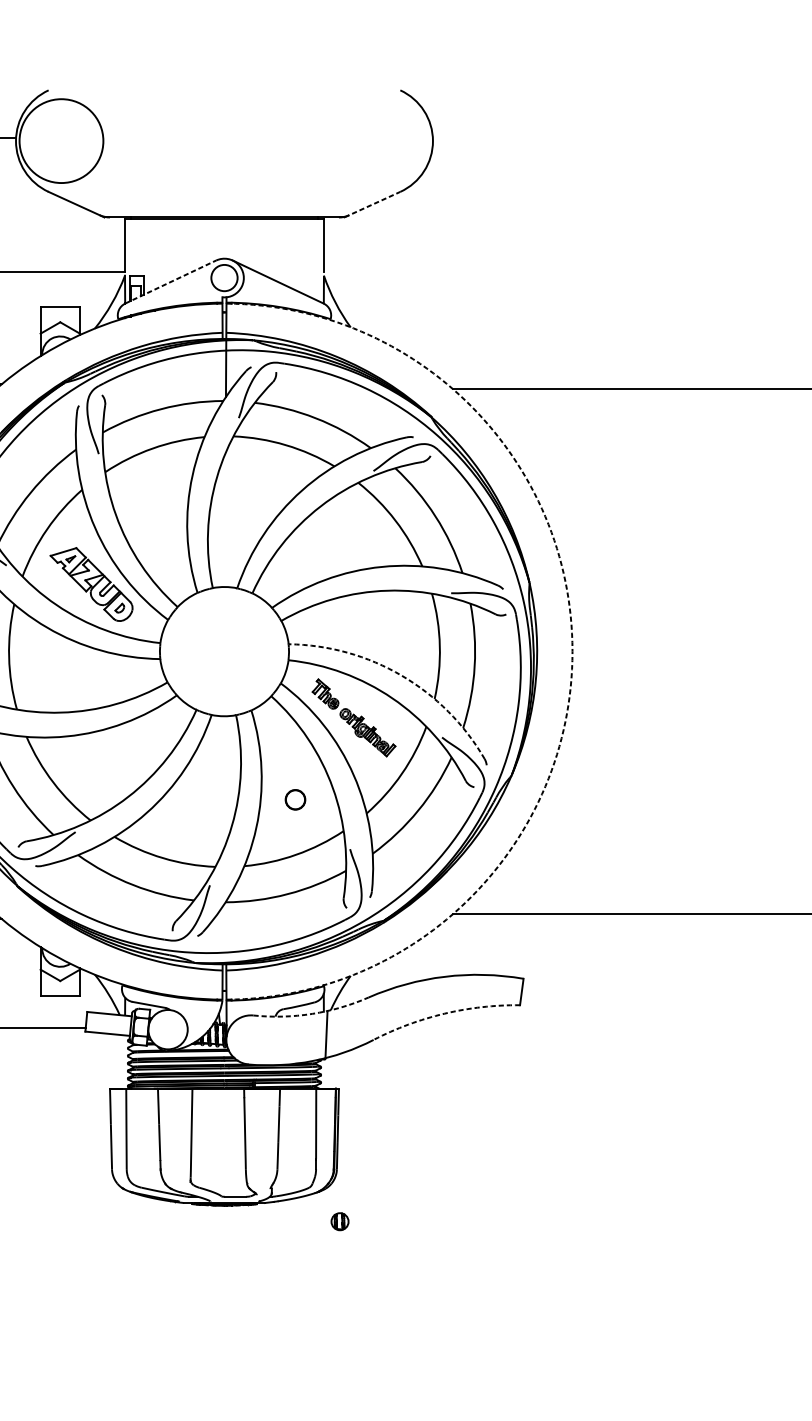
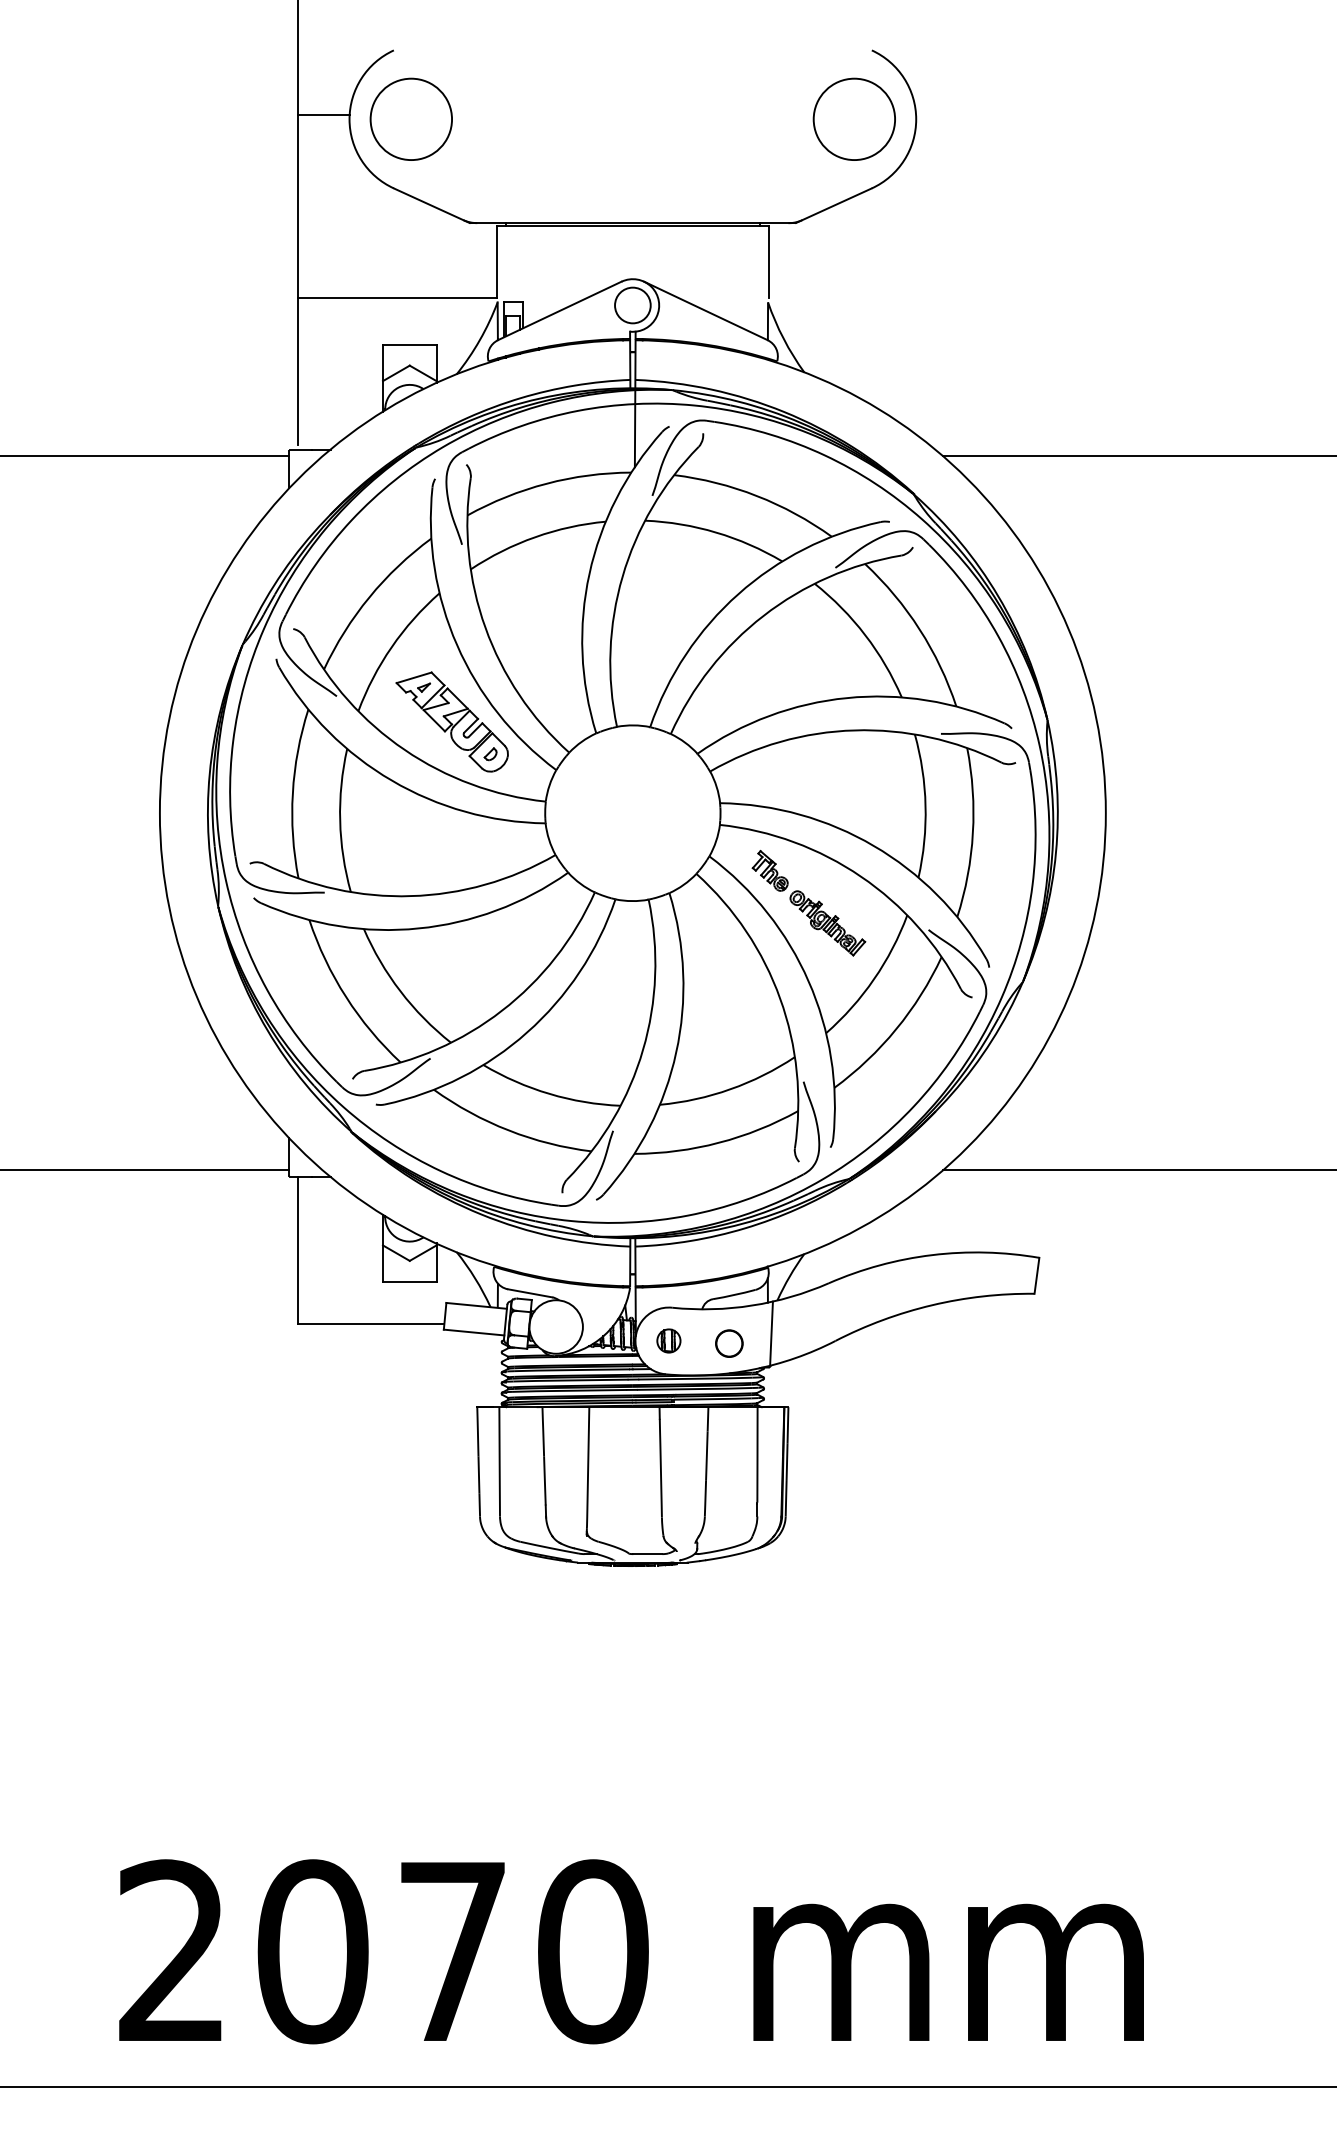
circle: (386, 140) -> (853, 118), added
circle: (61, 141) -> (411, 119), size x0.71
line: (372, 204) -> (834, 205), dashed -> solid
line: (171, 281) -> (560, 310), dashed -> solid
arc: (572, 651) -> (1105, 813), dashed -> solid
arc: (401, 675) -> (873, 845), dashed -> solid
circle: (295, 799) -> (729, 1343), moved
arc: (312, 1013) -> (752, 1305), dashed -> solid
arc: (444, 1013) -> (932, 1305), dashed -> solid
part: (339, 1221) -> (668, 1340), moved

